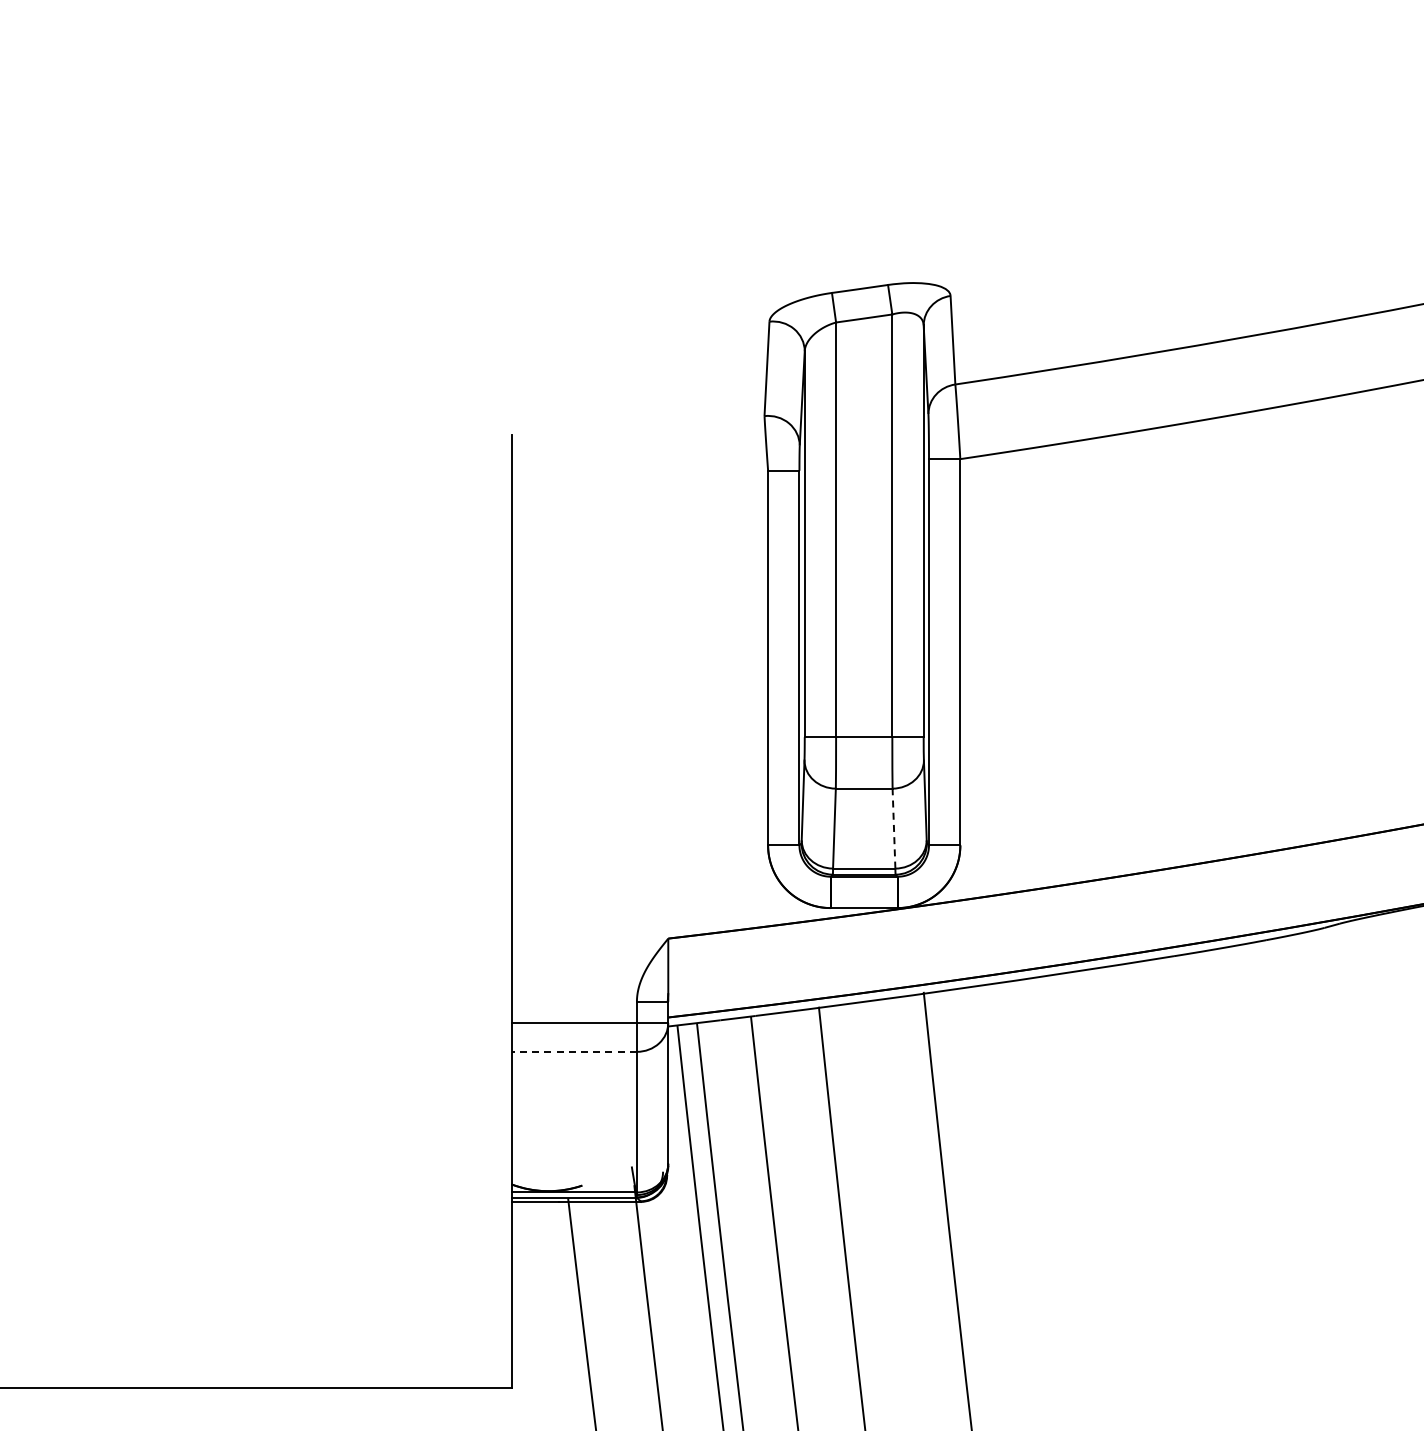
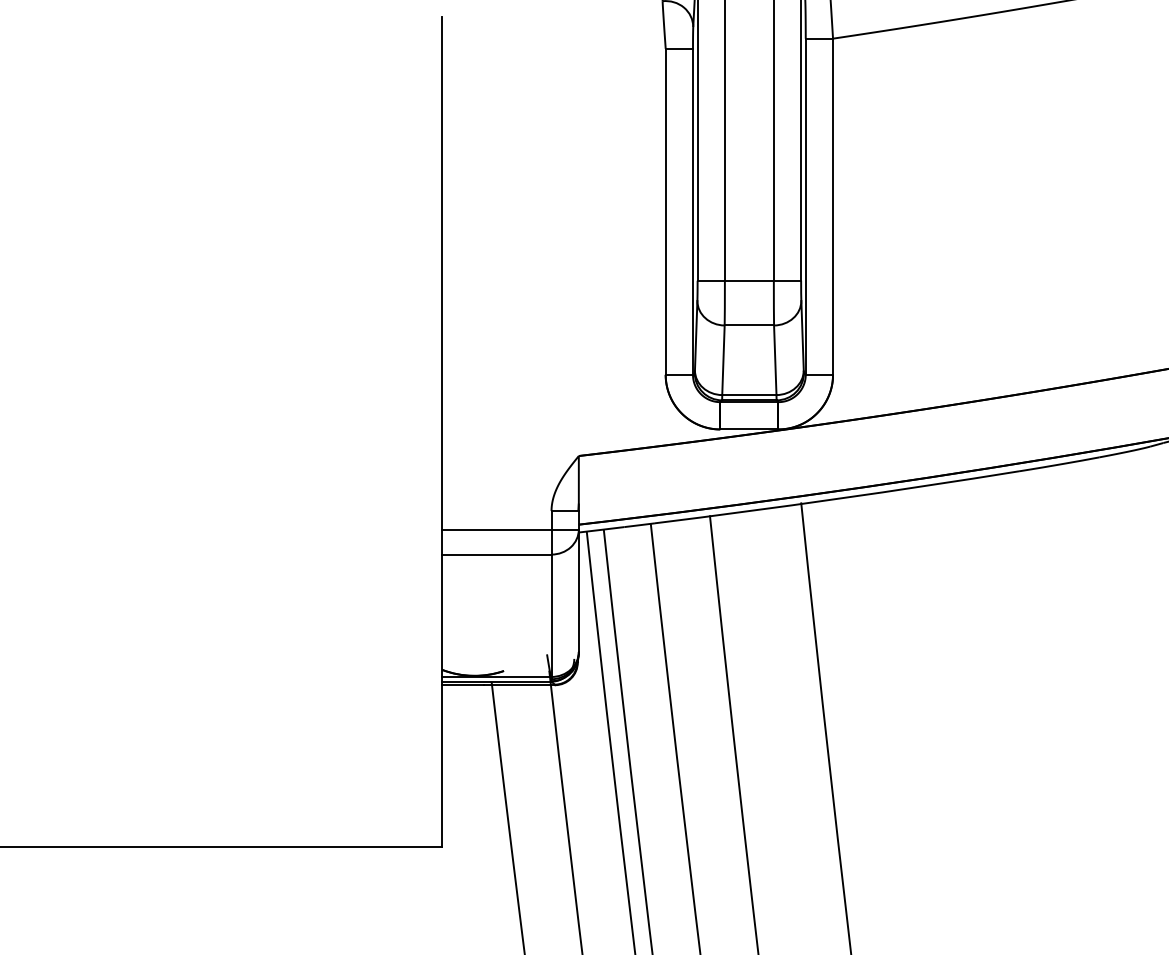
line: (893, 828) -> (774, 360), dashed -> solid
line: (574, 1051) -> (497, 554), dashed -> solid

